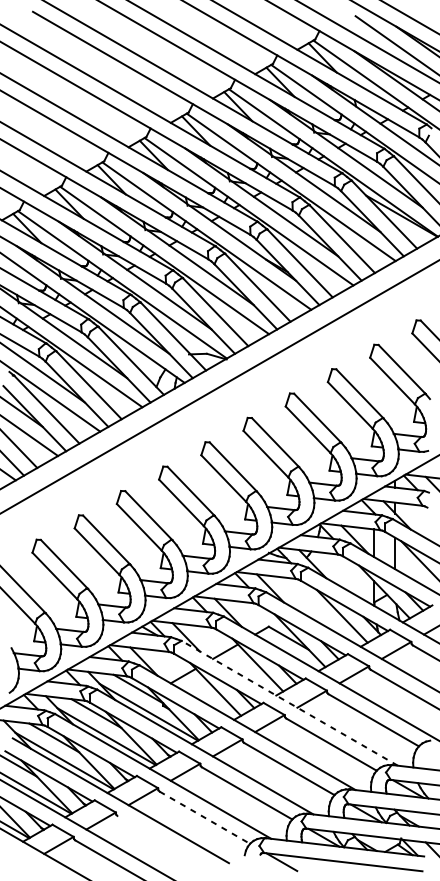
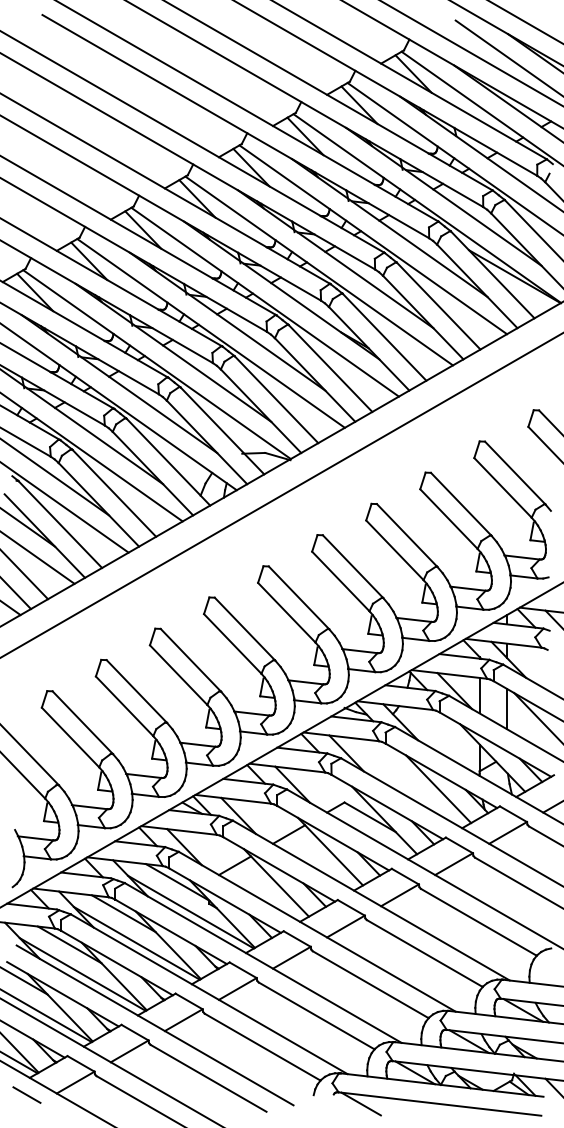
line: (289, 703) -> (371, 900), dashed -> solid
line: (204, 818) -> (262, 1047), dashed -> solid
line: (162, 841) -> (208, 1077), added
line: (20, 854) -> (26, 1094), added

